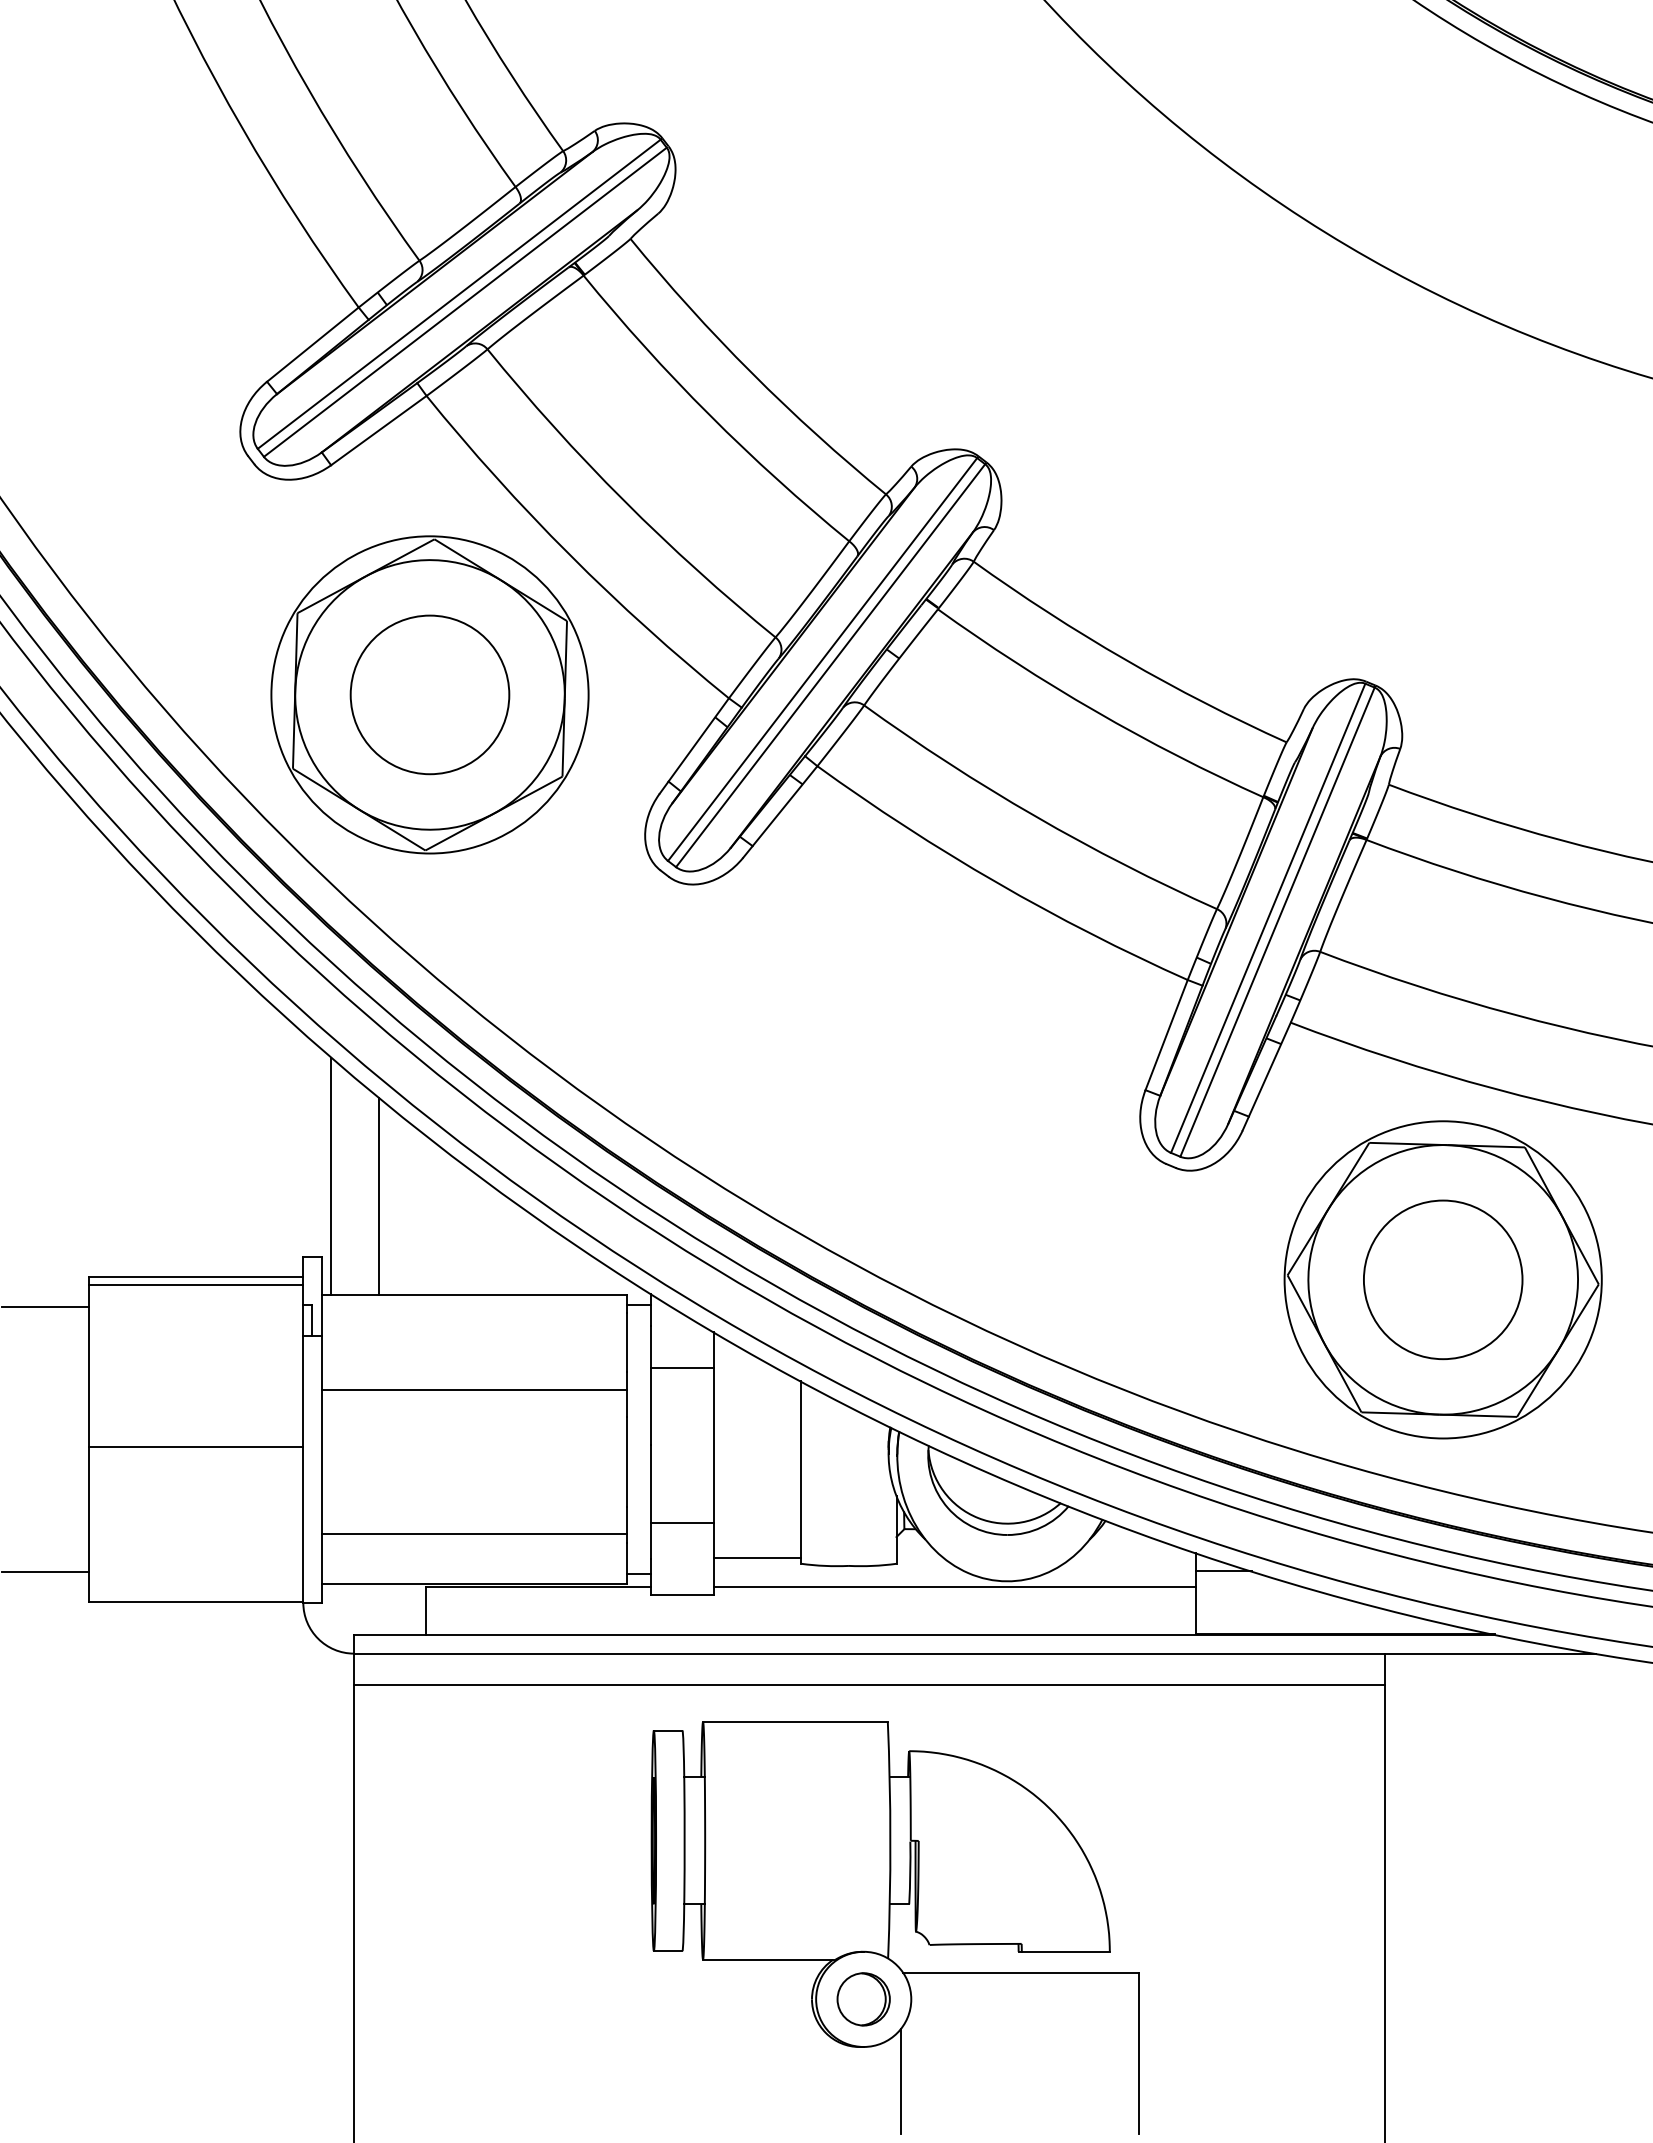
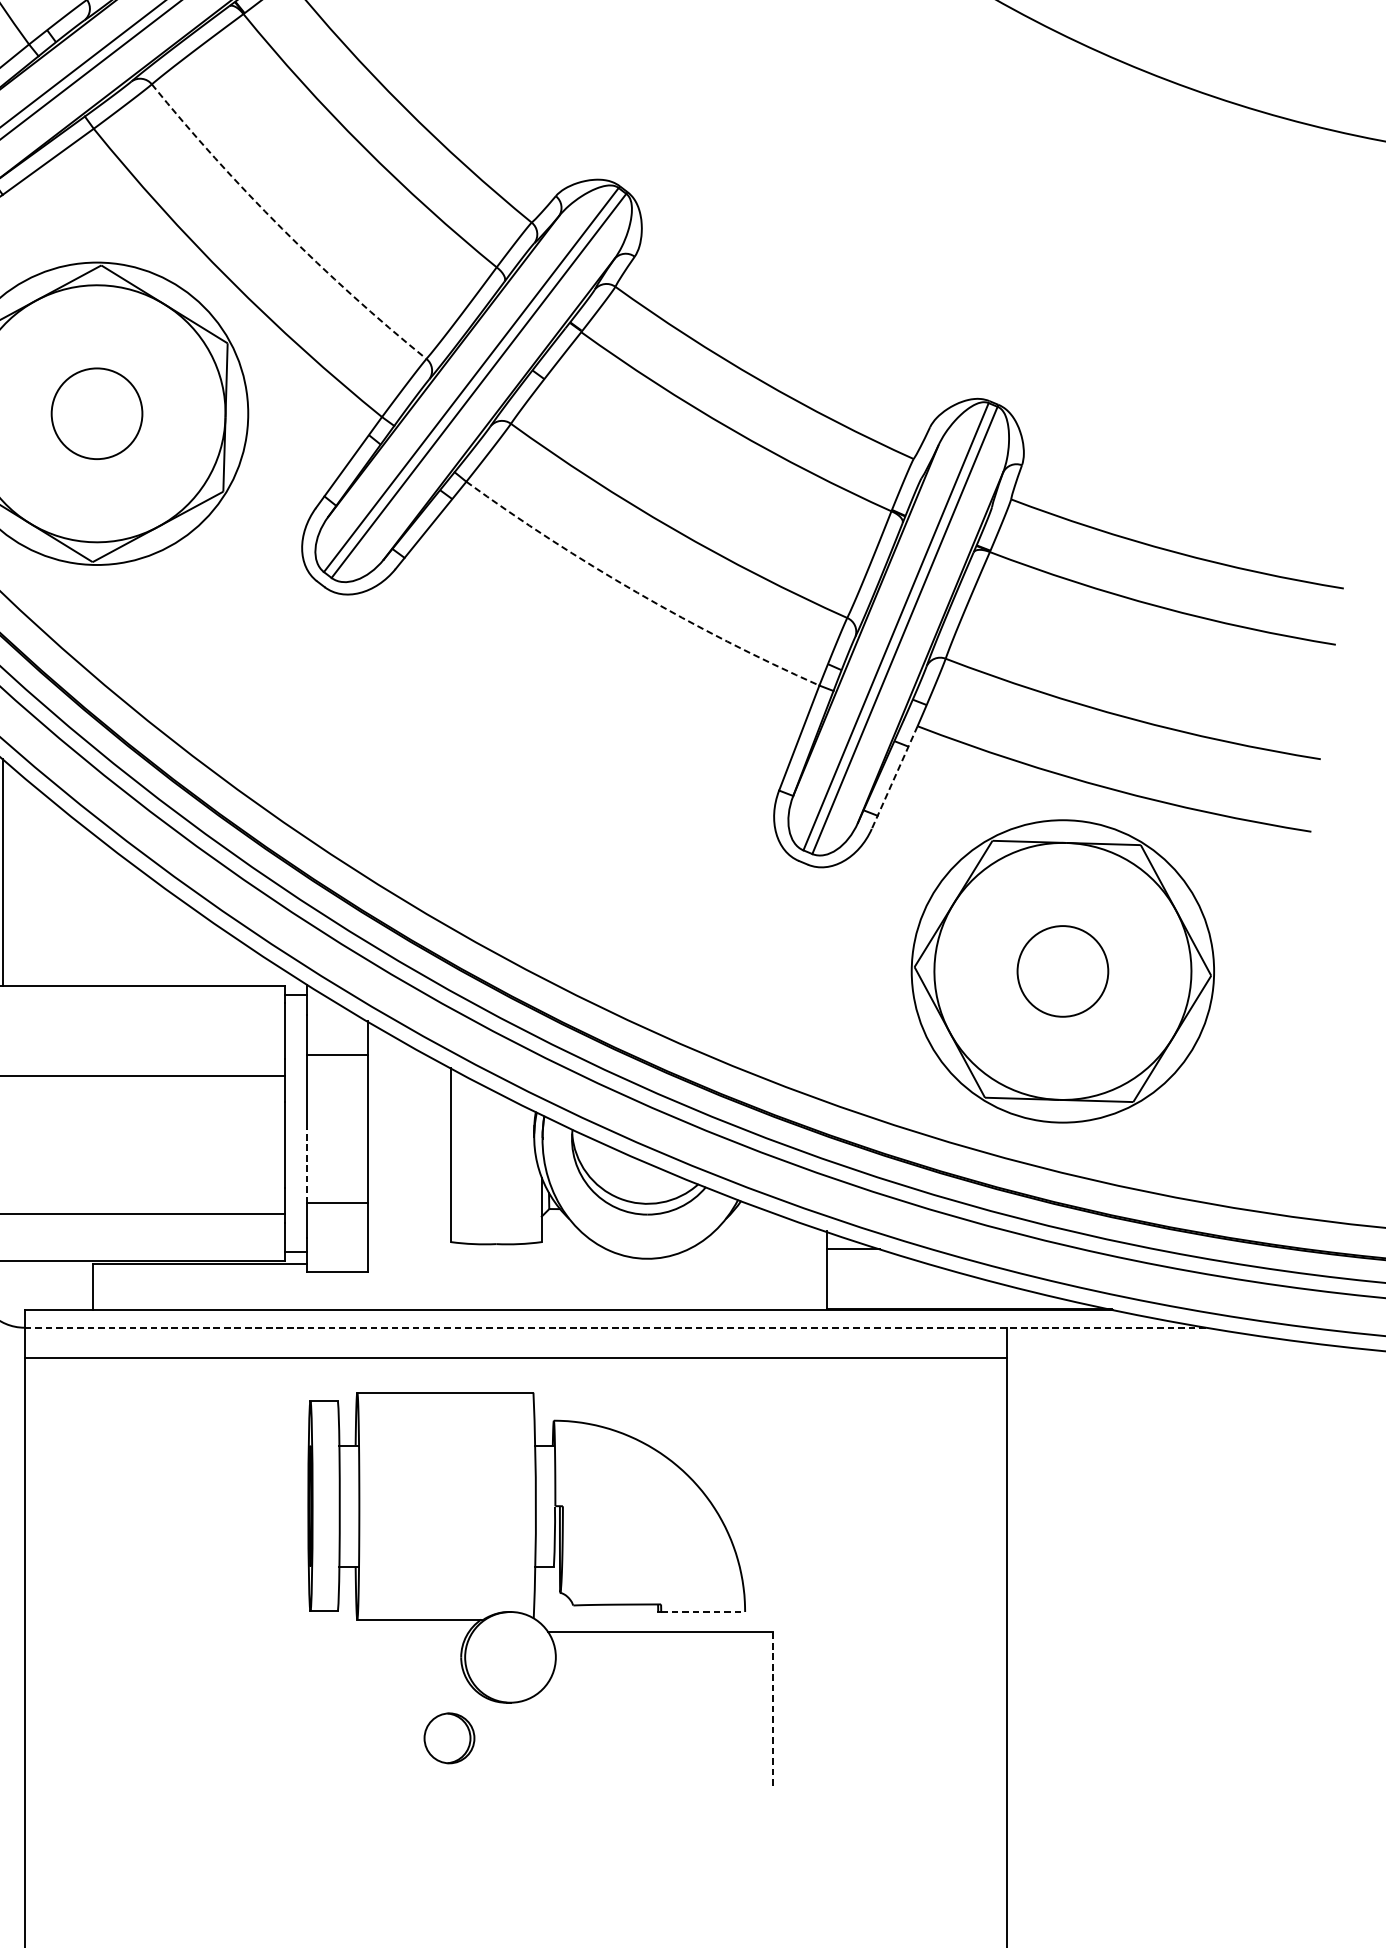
arc: (624, 500) -> (282, 228), solid -> dashed
circle: (429, 694) -> (96, 413), size x0.6
arc: (997, 882) -> (638, 592), solid -> dashed
line: (1266, 1076) -> (894, 777), solid -> dashed
line: (378, 1196) -> (47, 891), removed
circle: (1442, 1279) -> (1062, 971), size x0.6
line: (650, 1484) -> (307, 1166), solid -> dashed
line: (757, 1558) -> (409, 1237), removed
line: (954, 1587) -> (597, 1264), removed
line: (974, 1653) -> (616, 1327), solid -> dashed
line: (1066, 1951) -> (703, 1611), solid -> dashed
part: (863, 1999) -> (449, 1738), moved
line: (1139, 2053) -> (773, 1708), solid -> dashed
line: (901, 2081) -> (546, 1735), removed

